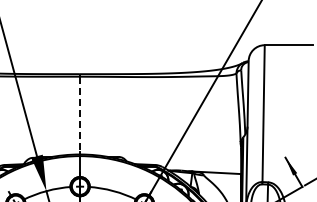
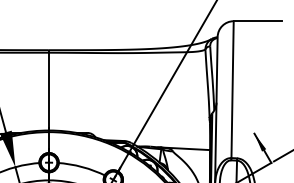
line: (79, 115) -> (48, 91), dashed -> solid

